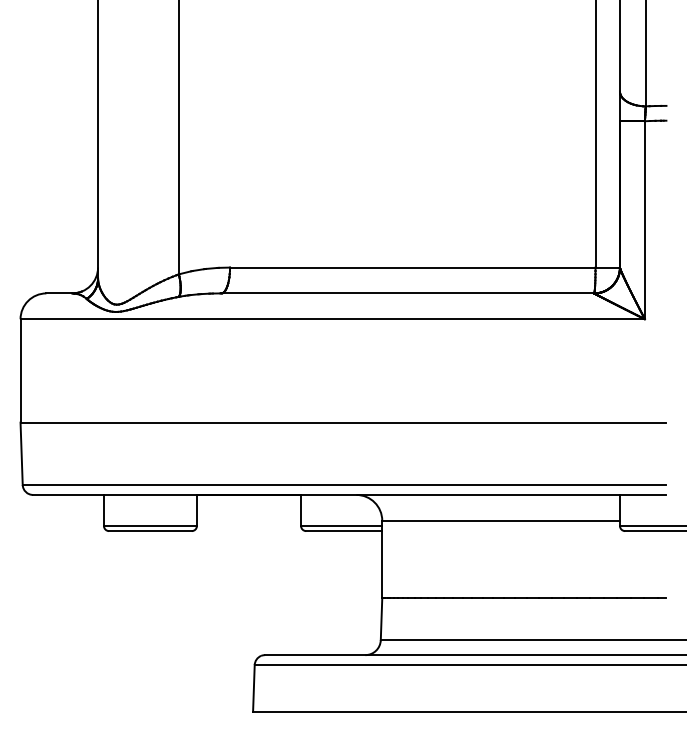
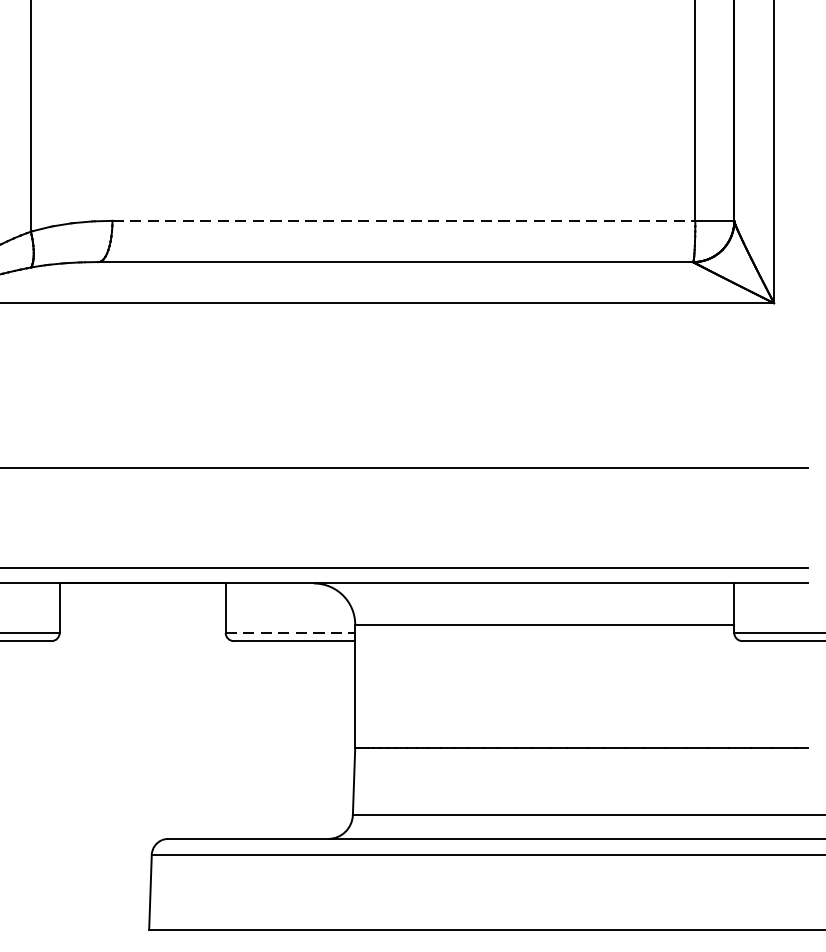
line: (412, 267) -> (403, 220), solid -> dashed
line: (341, 525) -> (290, 632), solid -> dashed

